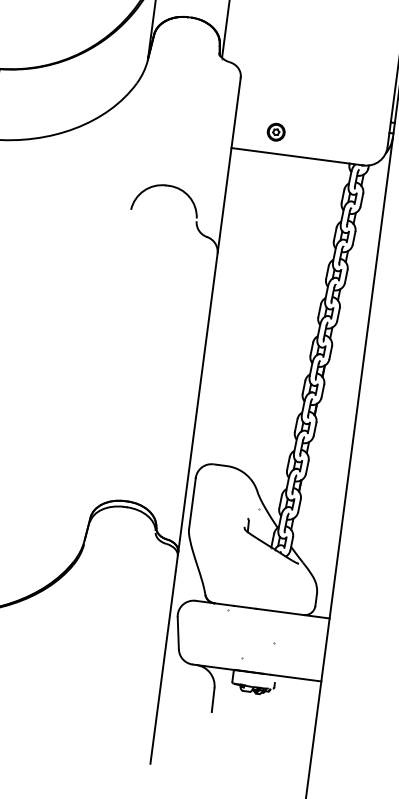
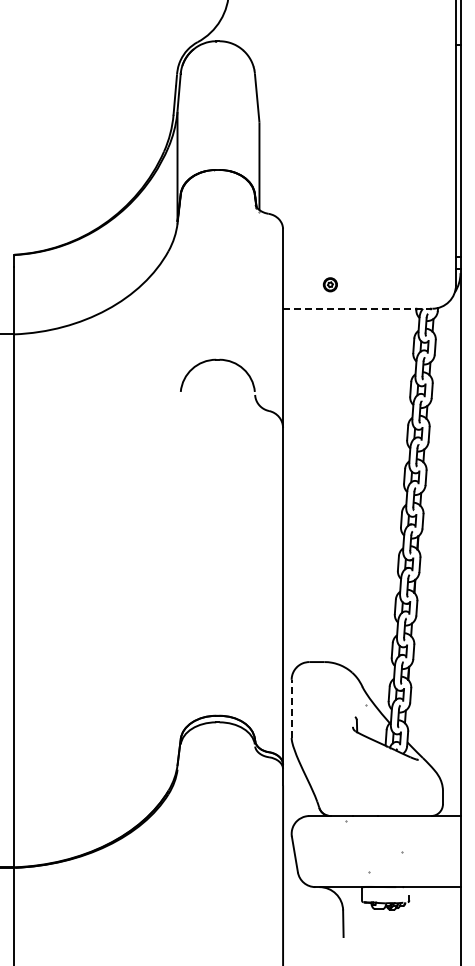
part: (276, 132) -> (330, 284), size x0.7
line: (297, 156) -> (357, 308), solid -> dashed
line: (192, 503) -> (291, 708), solid -> dashed

